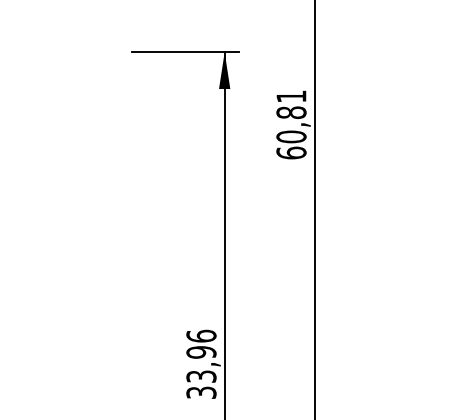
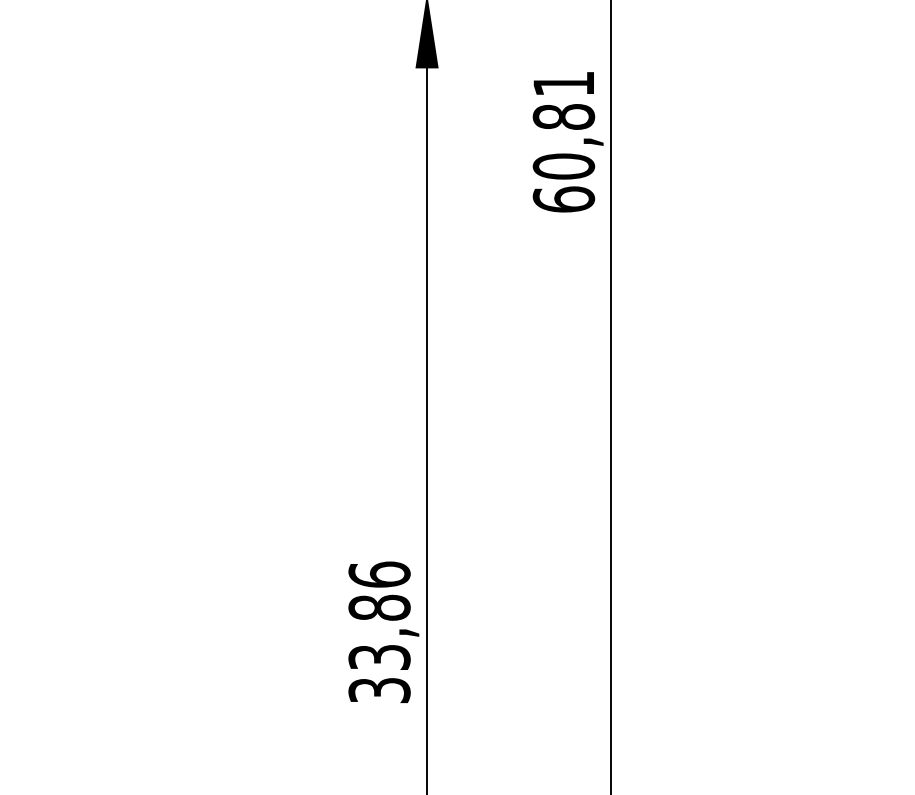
text: (201, 352) -> (379, 608), 33,96 -> 33,86

